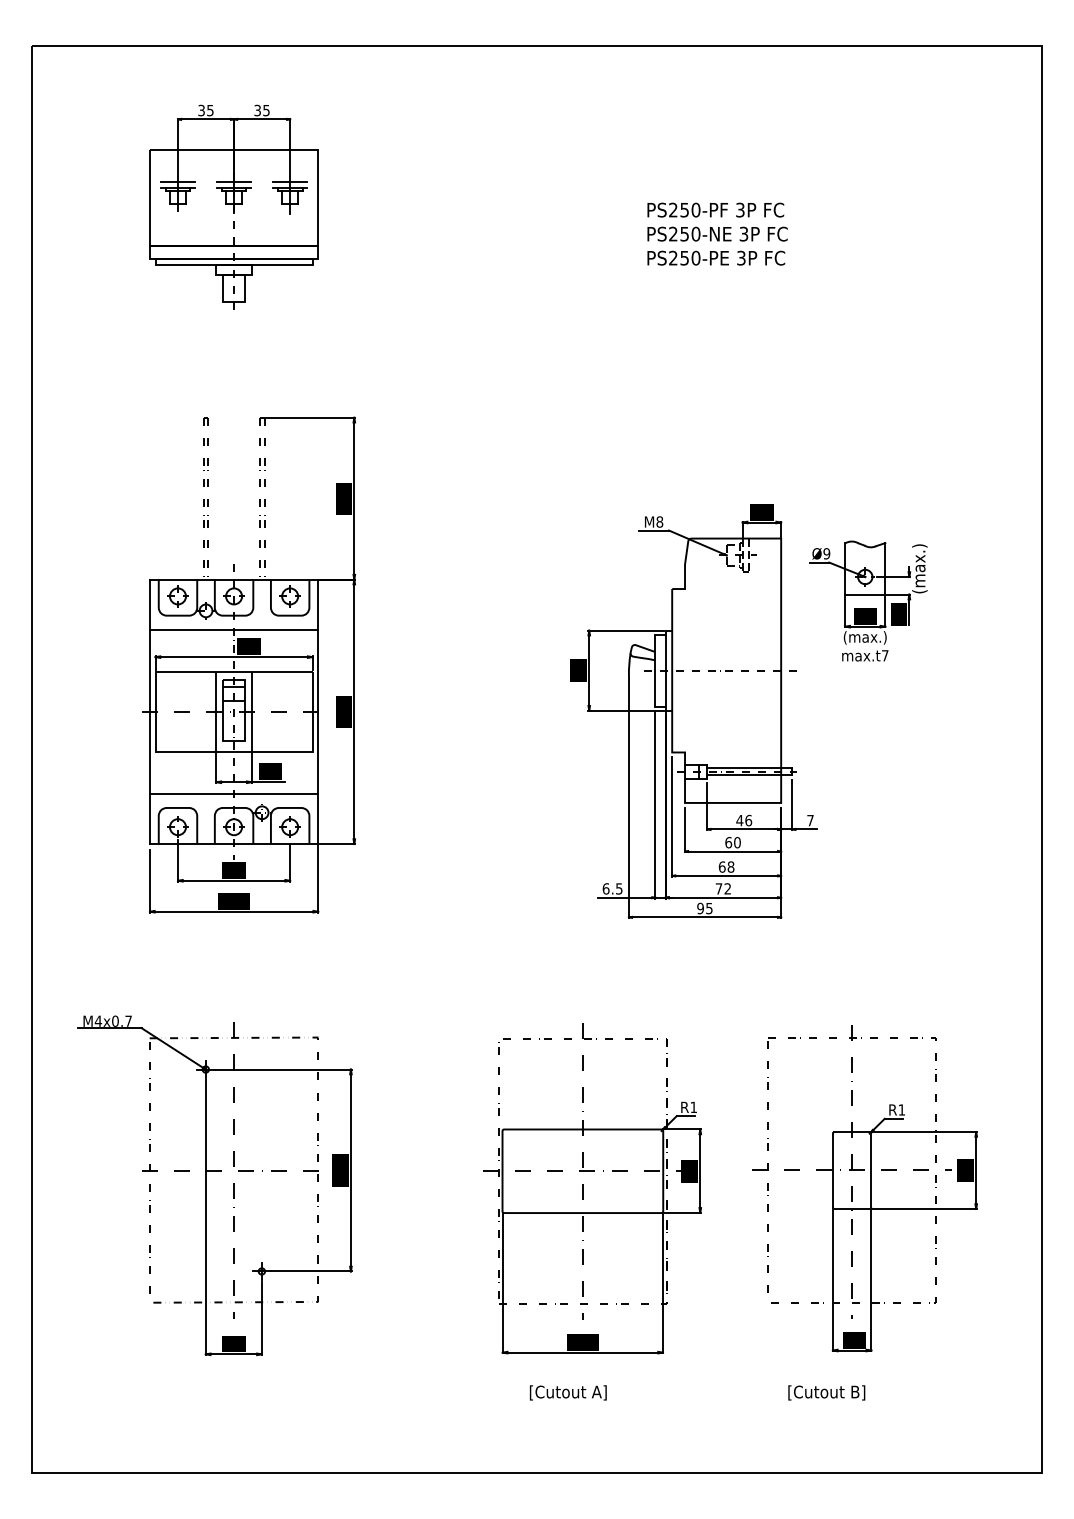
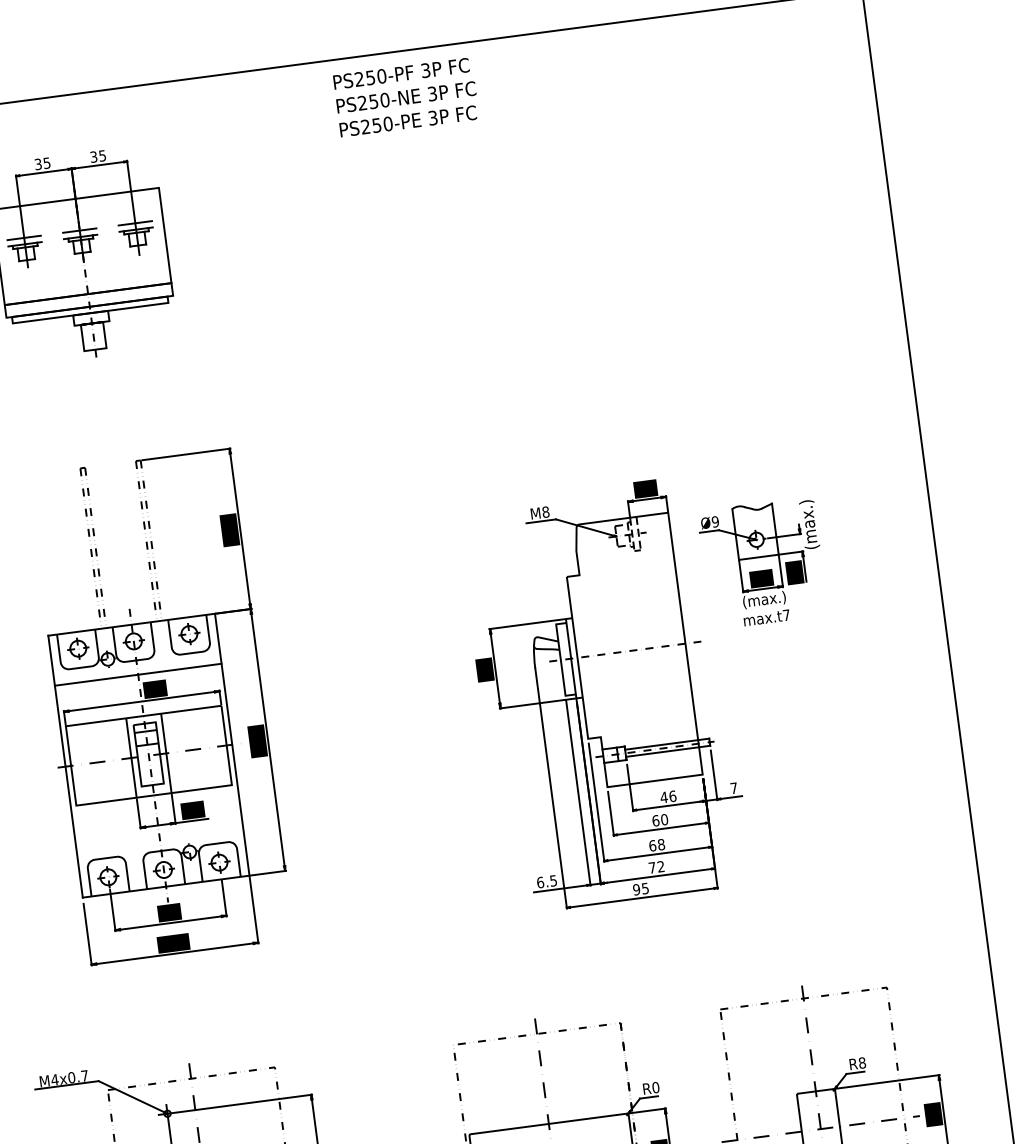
text: (717, 233) -> (406, 96), moved
line: (233, 793) -> (158, 836), removed
text: (693, 1107) -> (655, 1087), R1 -> R0
text: (901, 1109) -> (861, 1062), R1 -> R8

